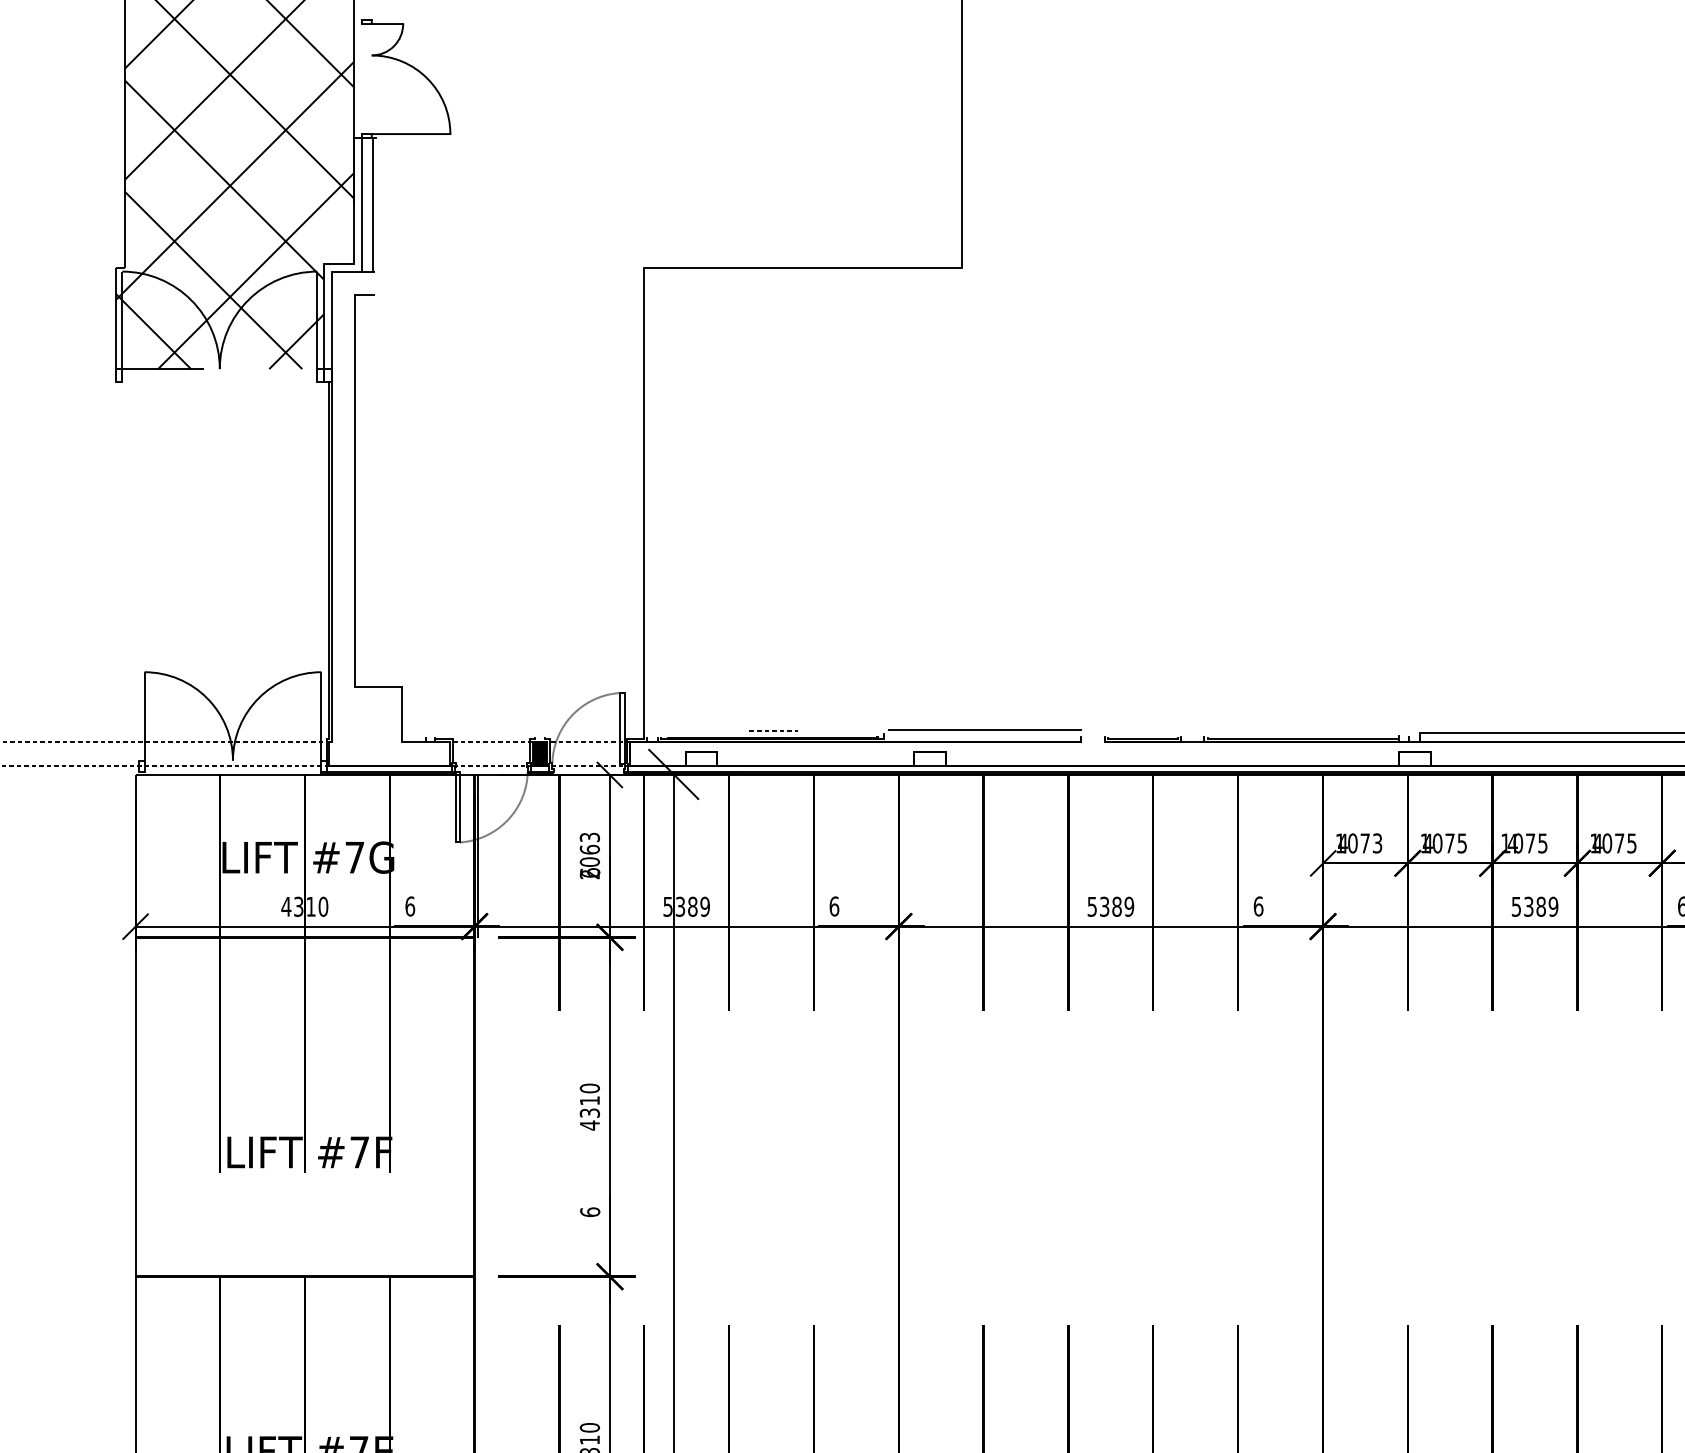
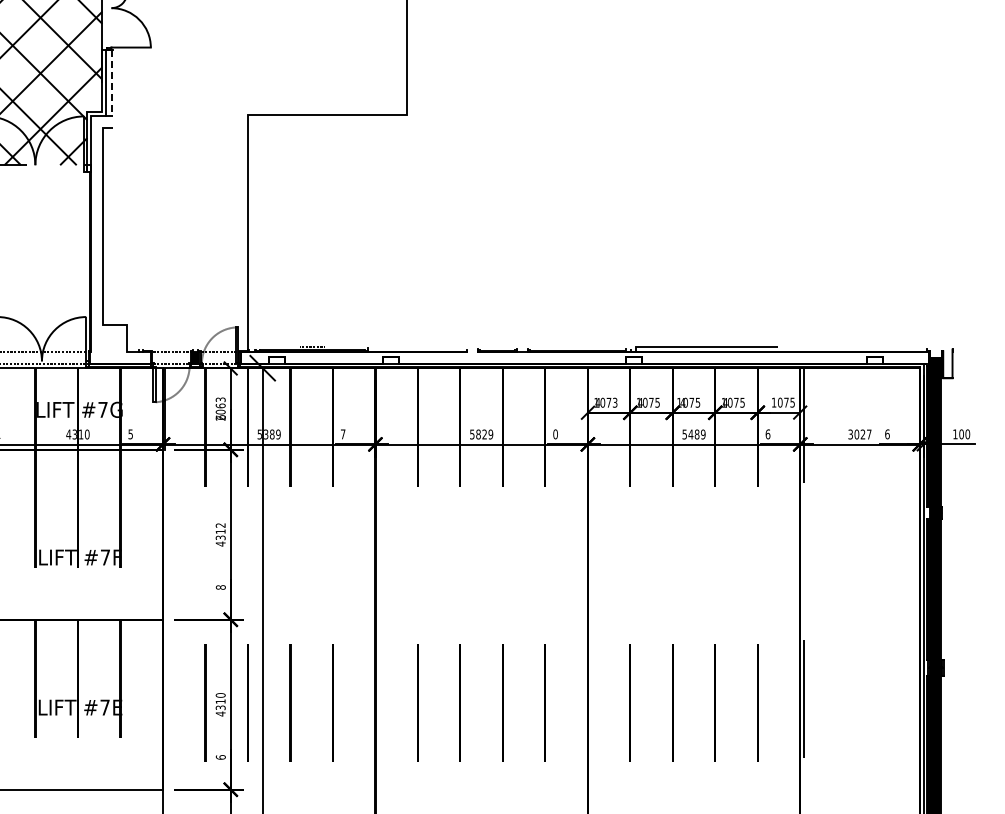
line: (371, 205) -> (111, 83), solid -> dashed
line: (984, 729) -> (418, 345), removed
text: (1258, 904) -> (555, 433), 6 -> 0
text: (409, 906) -> (130, 434), 6 -> 5
text: (833, 906) -> (342, 434), 6 -> 7
text: (1110, 906) -> (481, 434), 5389 -> 5829
text: (1527, 906) -> (690, 434), 5389 -> 5489
text: (589, 1088) -> (220, 525), 4310 -> 4312
text: (589, 1212) -> (220, 587), 6 -> 8

